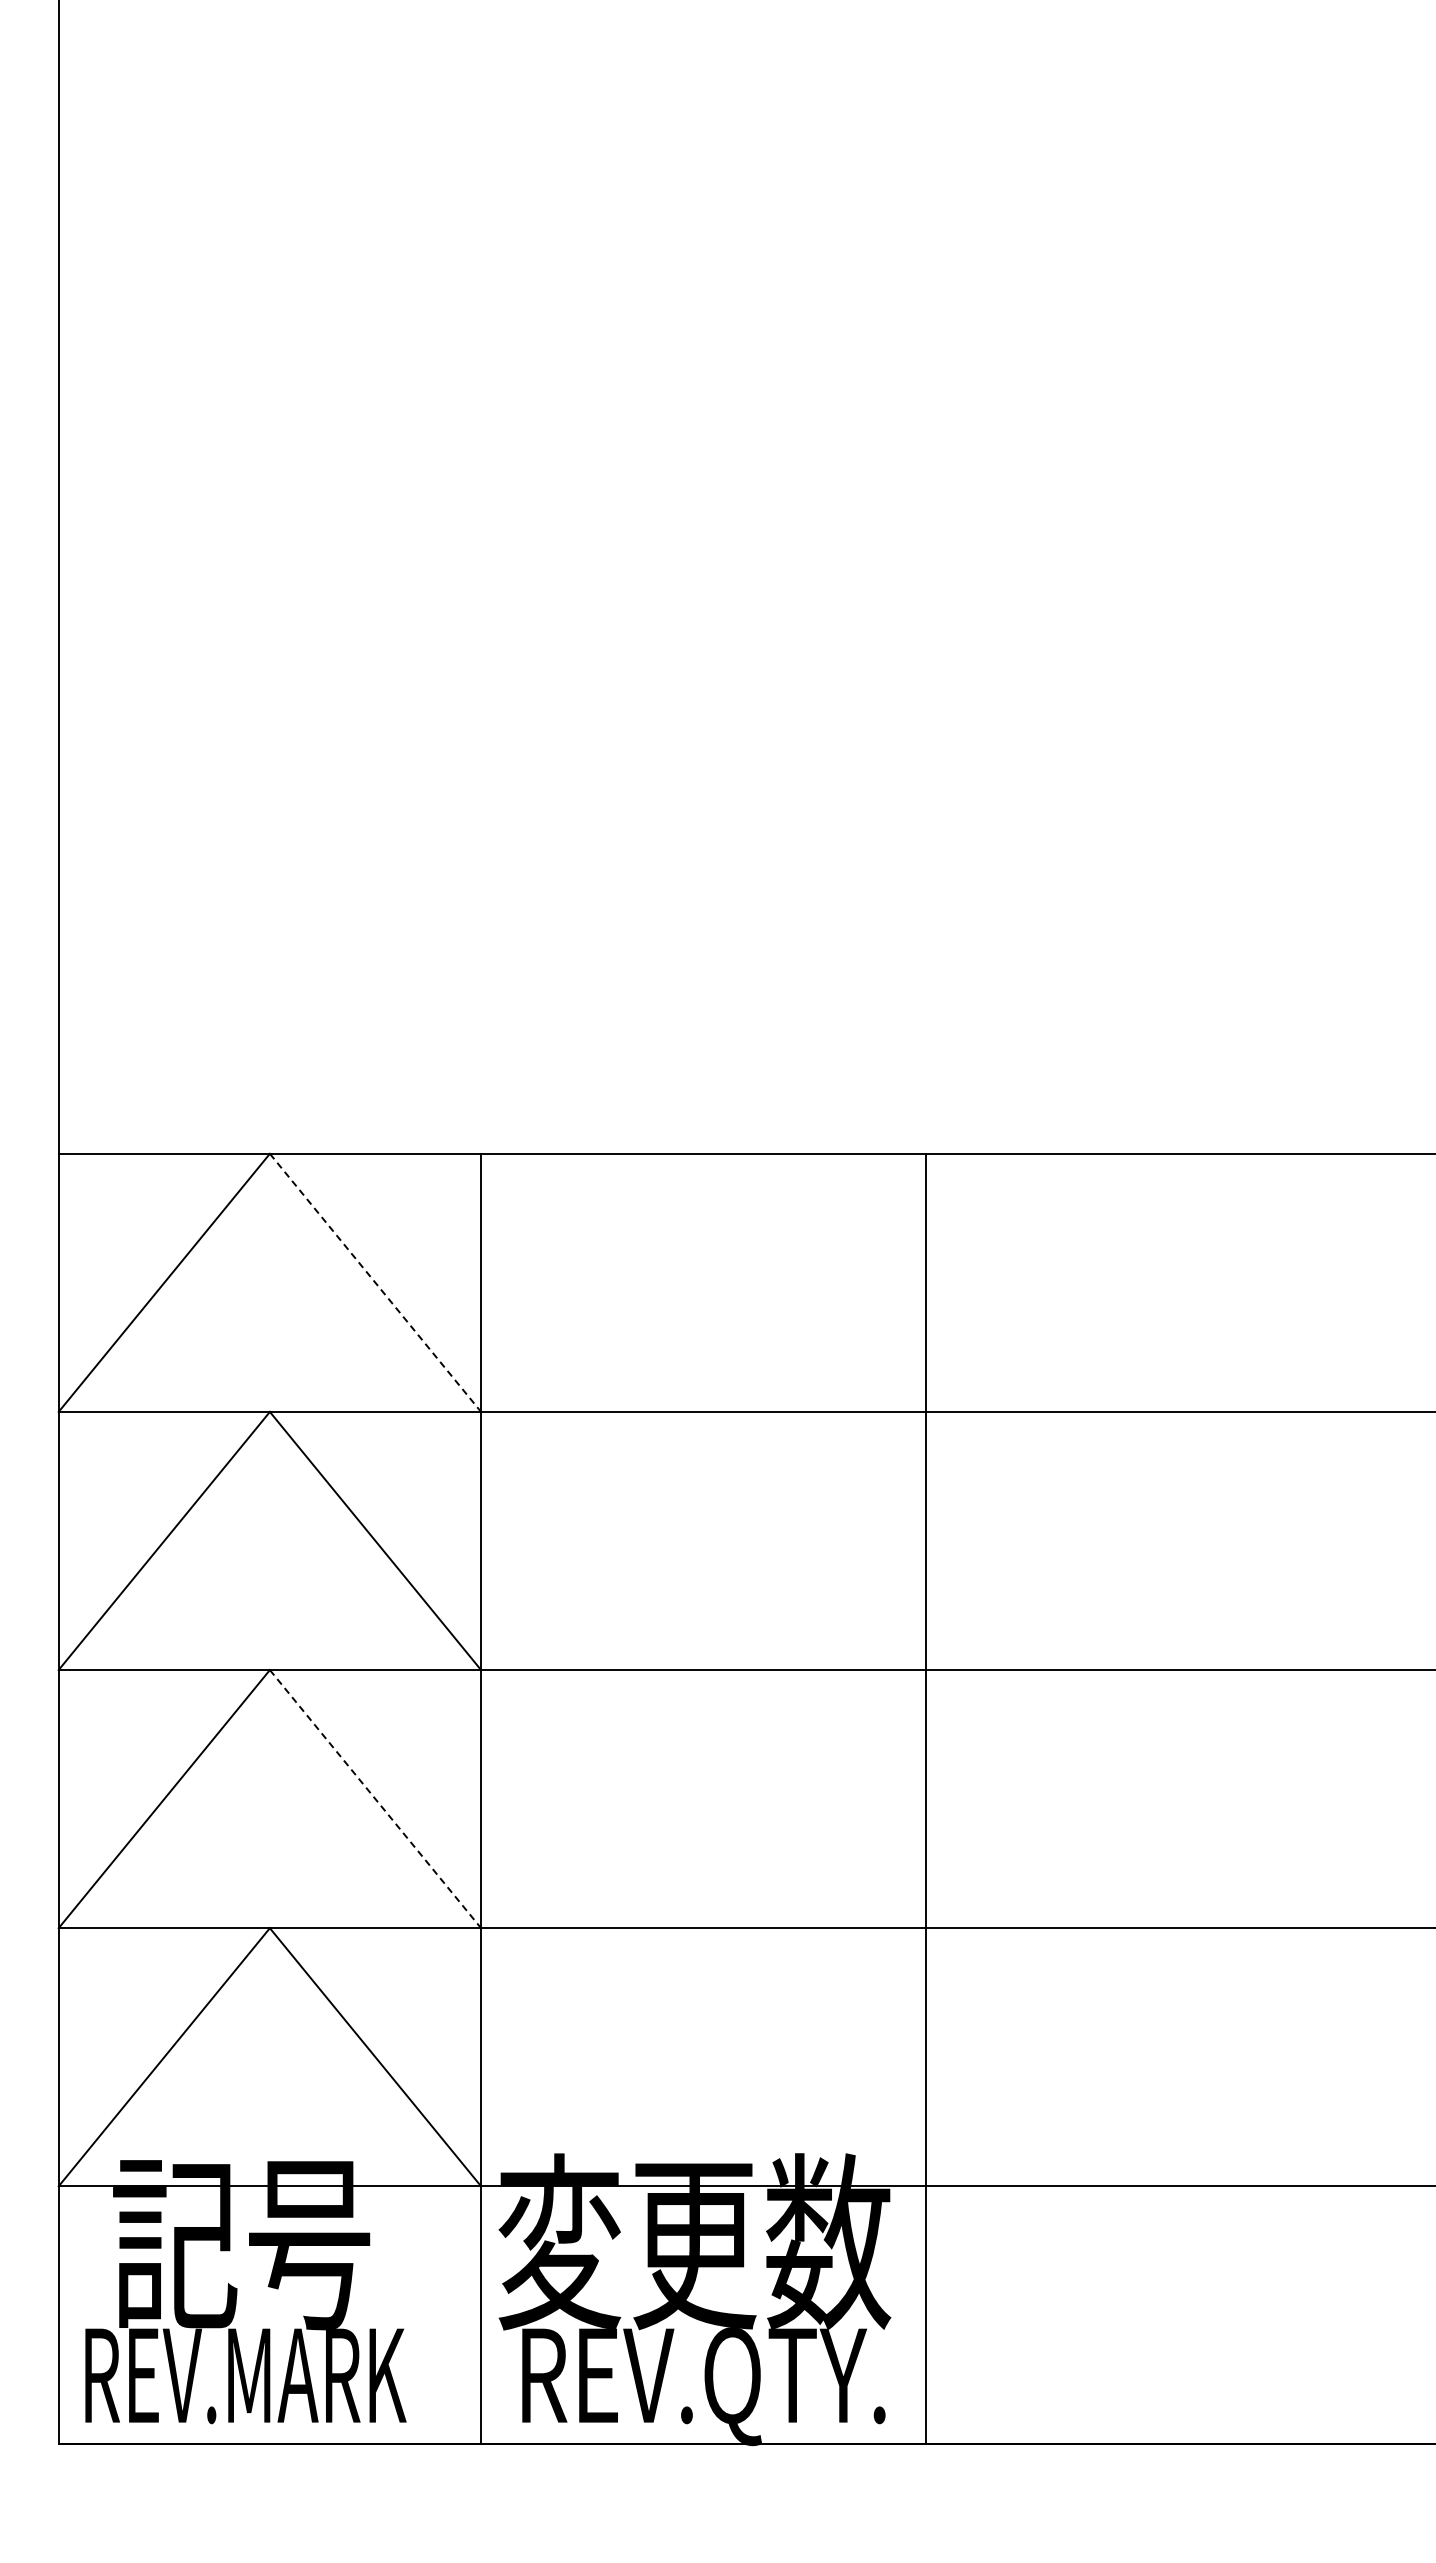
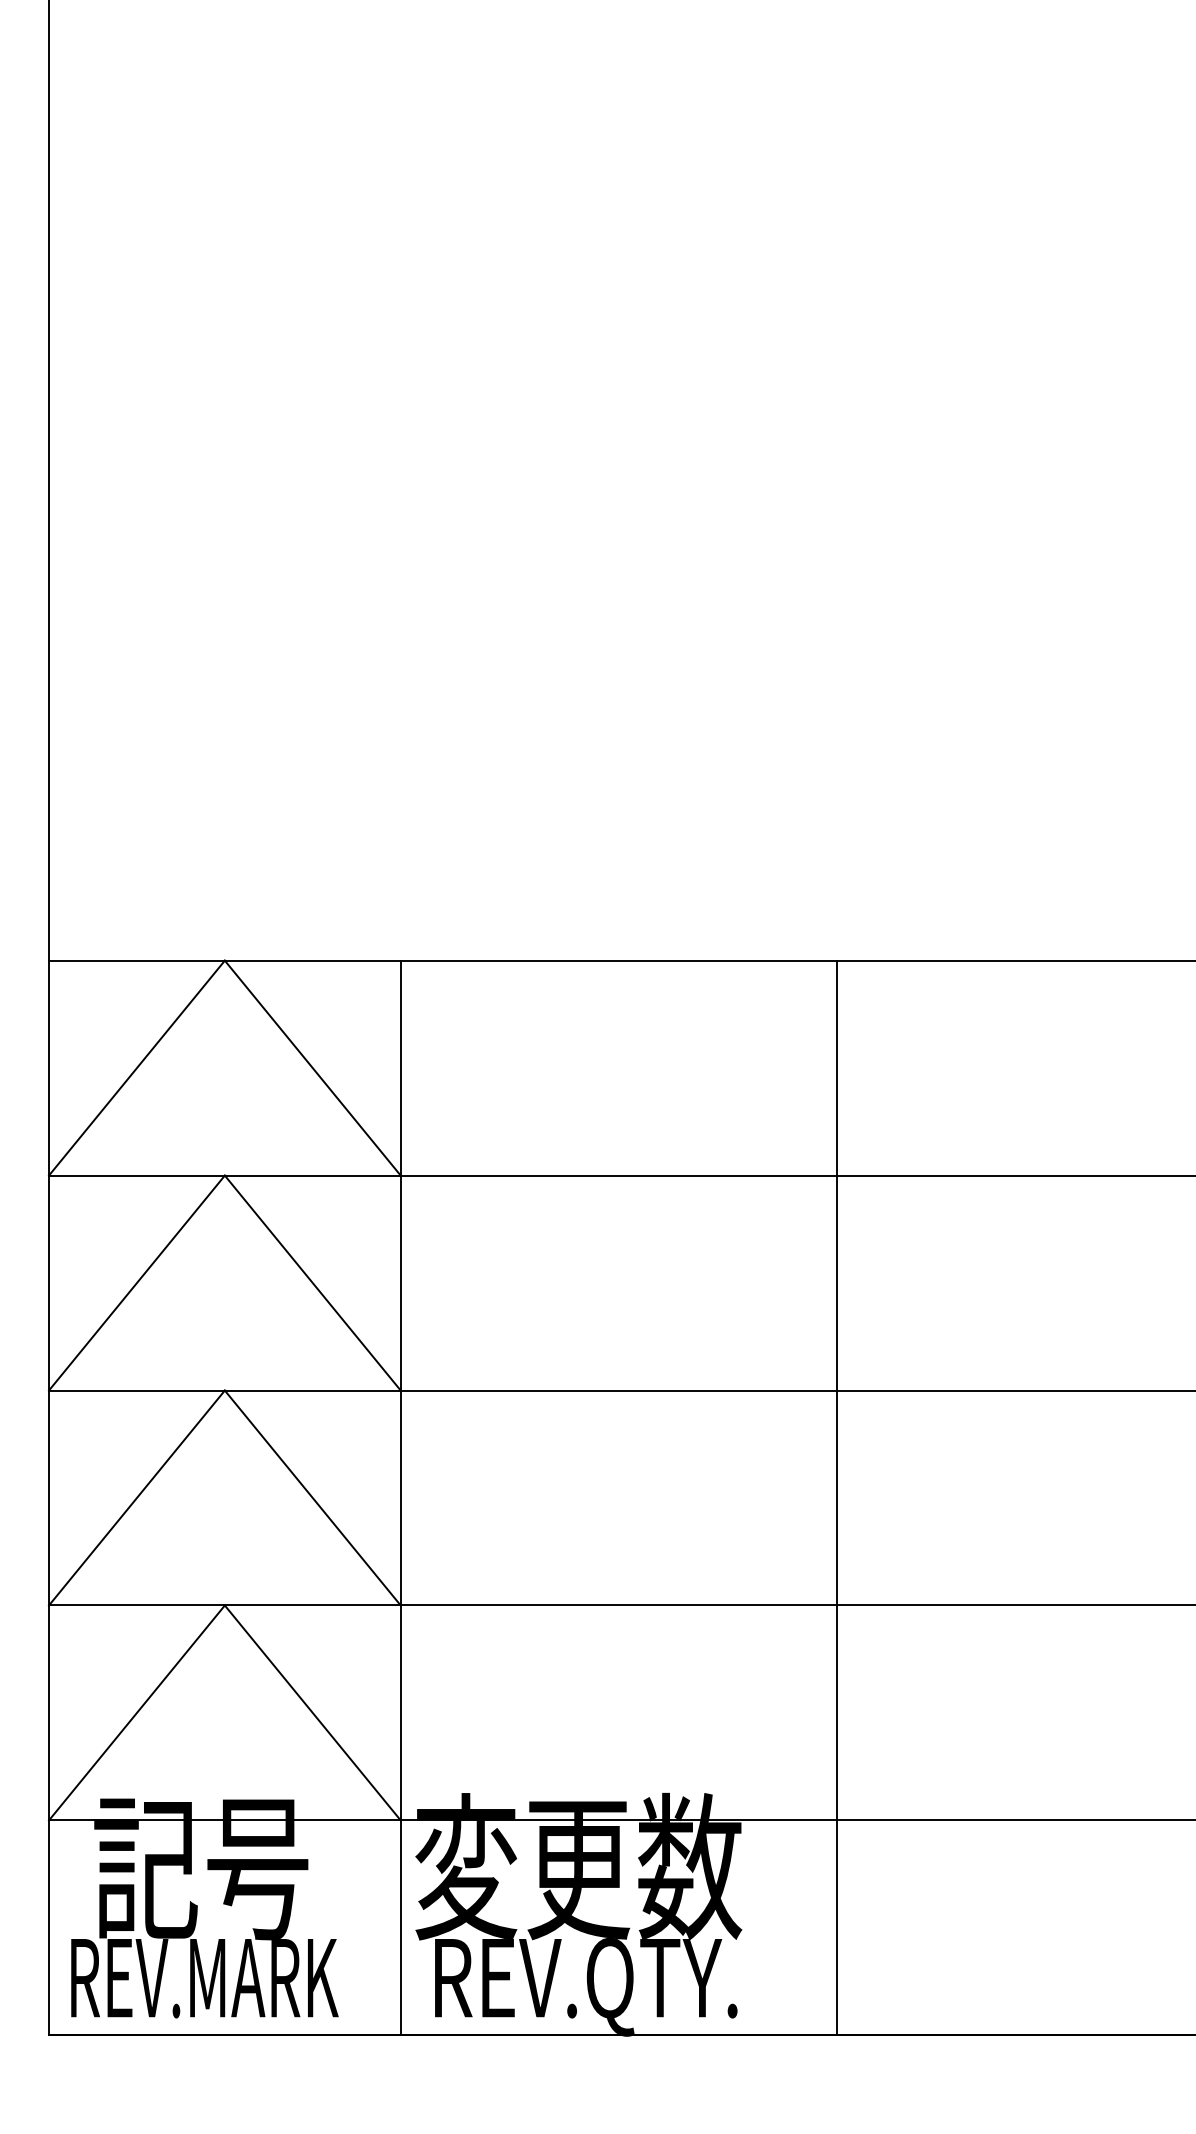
line: (375, 1282) -> (312, 1067), dashed -> solid
line: (925, 1798) -> (836, 1497), moved
line: (375, 1799) -> (312, 1498), dashed -> solid

